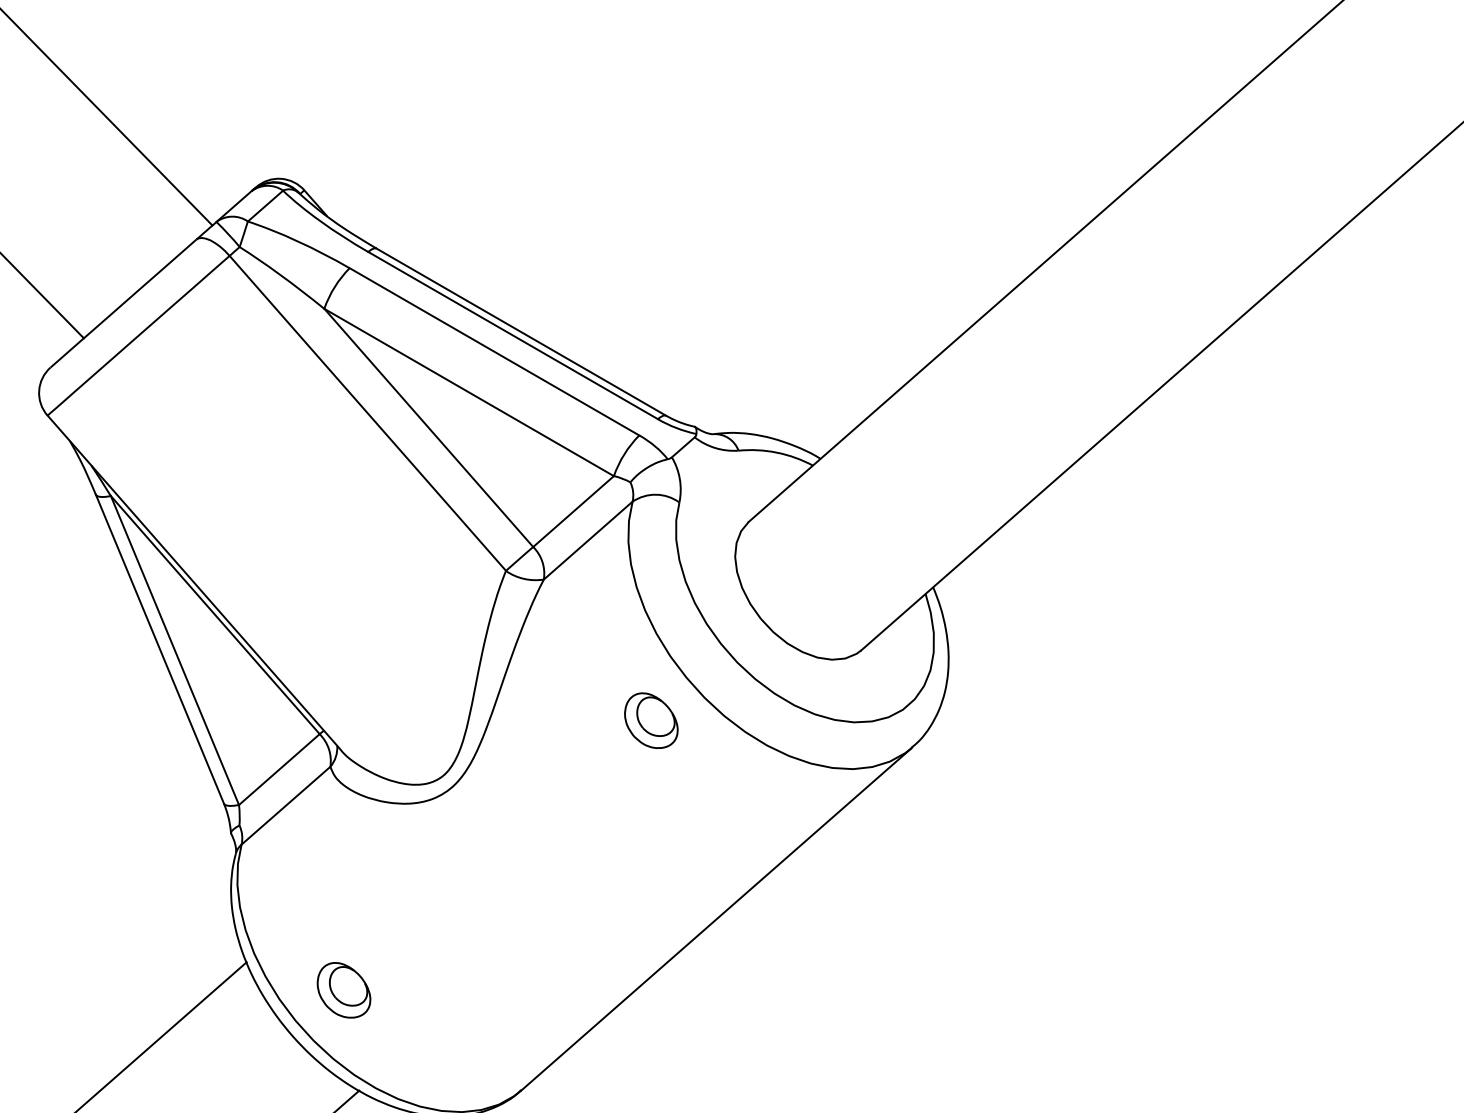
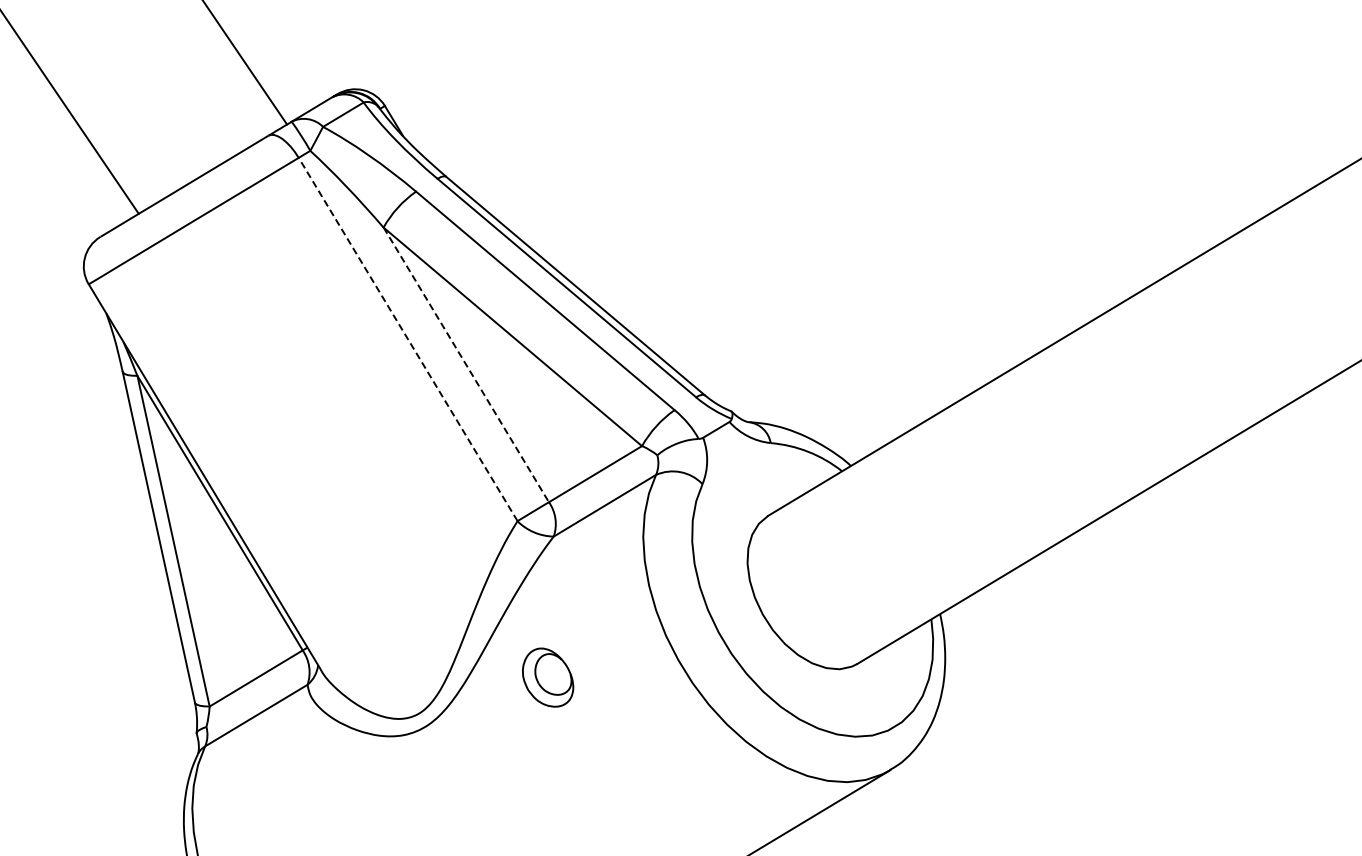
line: (367, 412) -> (407, 338), solid -> dashed
line: (429, 428) -> (466, 365), solid -> dashed
part: (651, 720) -> (548, 677), moved

